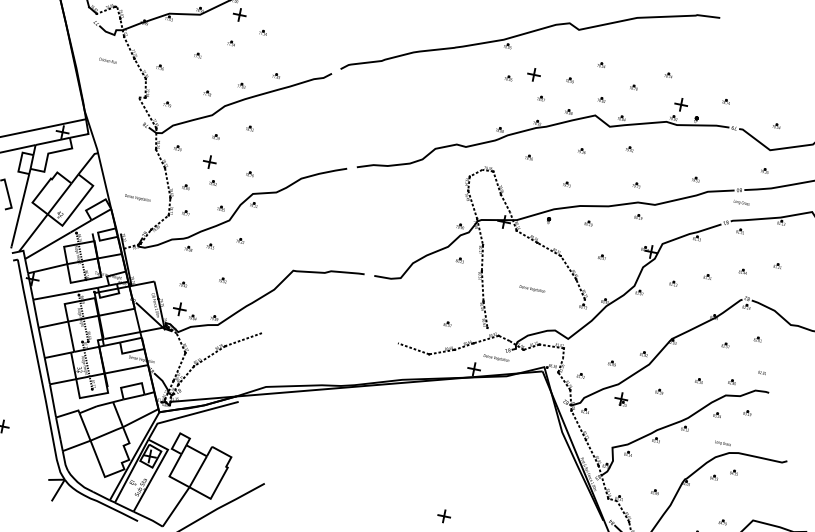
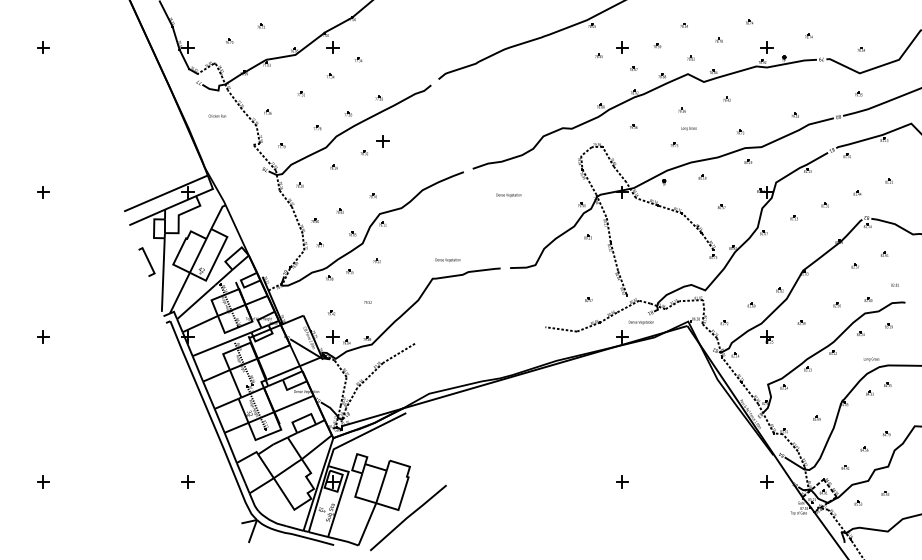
part: (209, 162) -> (382, 141), moved
text: (137, 197) -> (447, 259), moved
text: (741, 202) -> (688, 128), moved
text: (531, 289) -> (508, 195), moved

